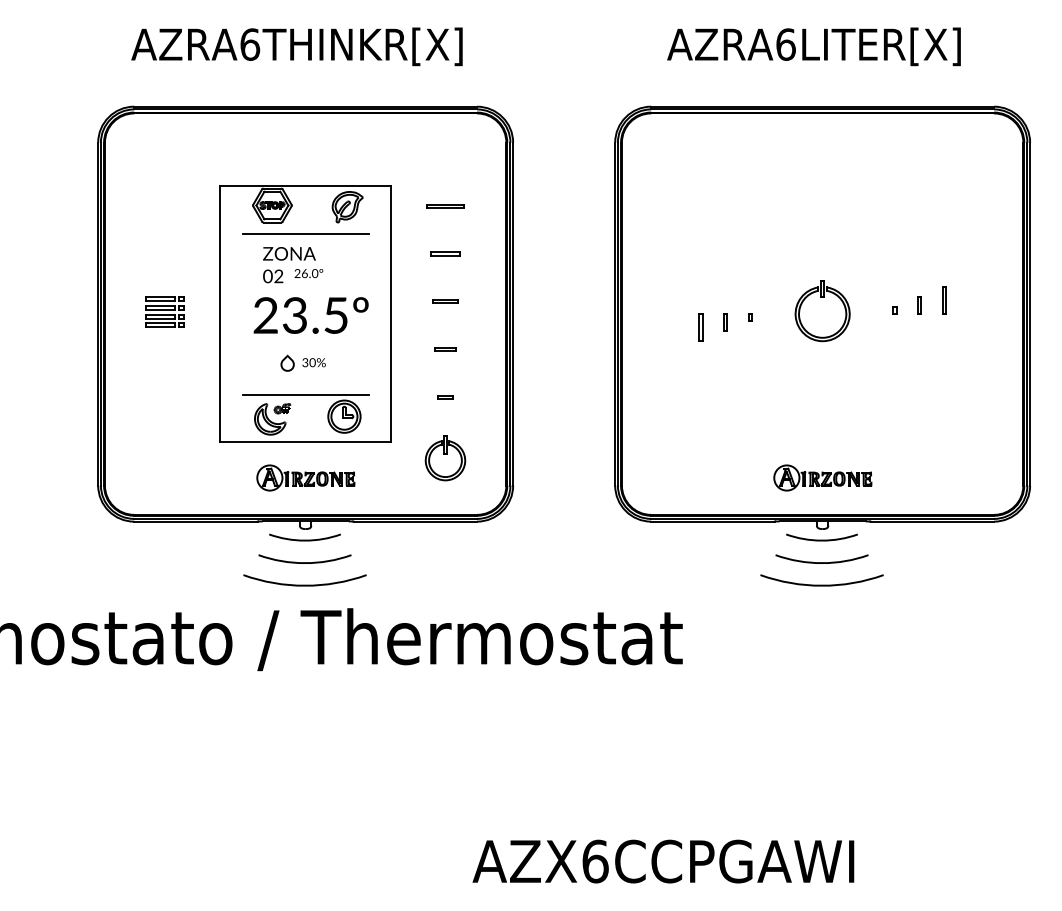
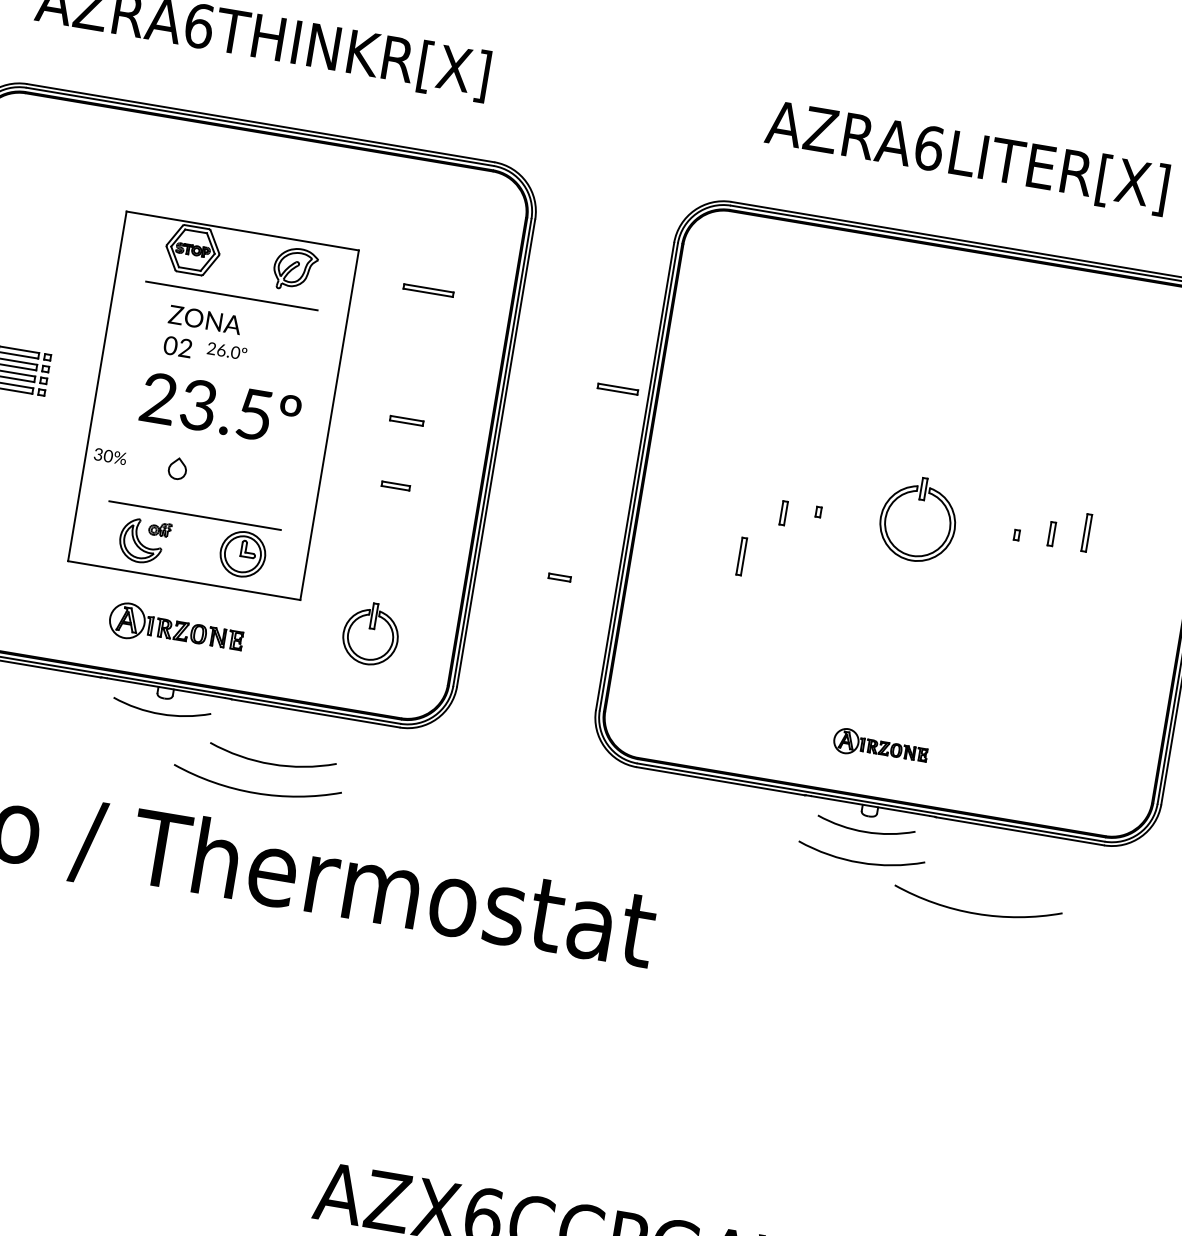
part: (445, 253) -> (618, 388), moved
part: (700, 327) -> (741, 556), moved
text: (313, 362) -> (109, 456), moved
part: (445, 397) -> (559, 577), moved
part: (822, 477) -> (880, 746), size x0.7
arc: (304, 562) -> (271, 763), moved
arc: (304, 584) -> (255, 791), moved
arc: (821, 584) -> (975, 911), moved

